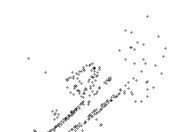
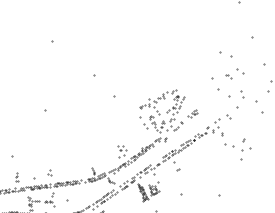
part: (127, 30) -> (225, 53), size x1.6
part: (149, 88) -> (245, 149), moved

